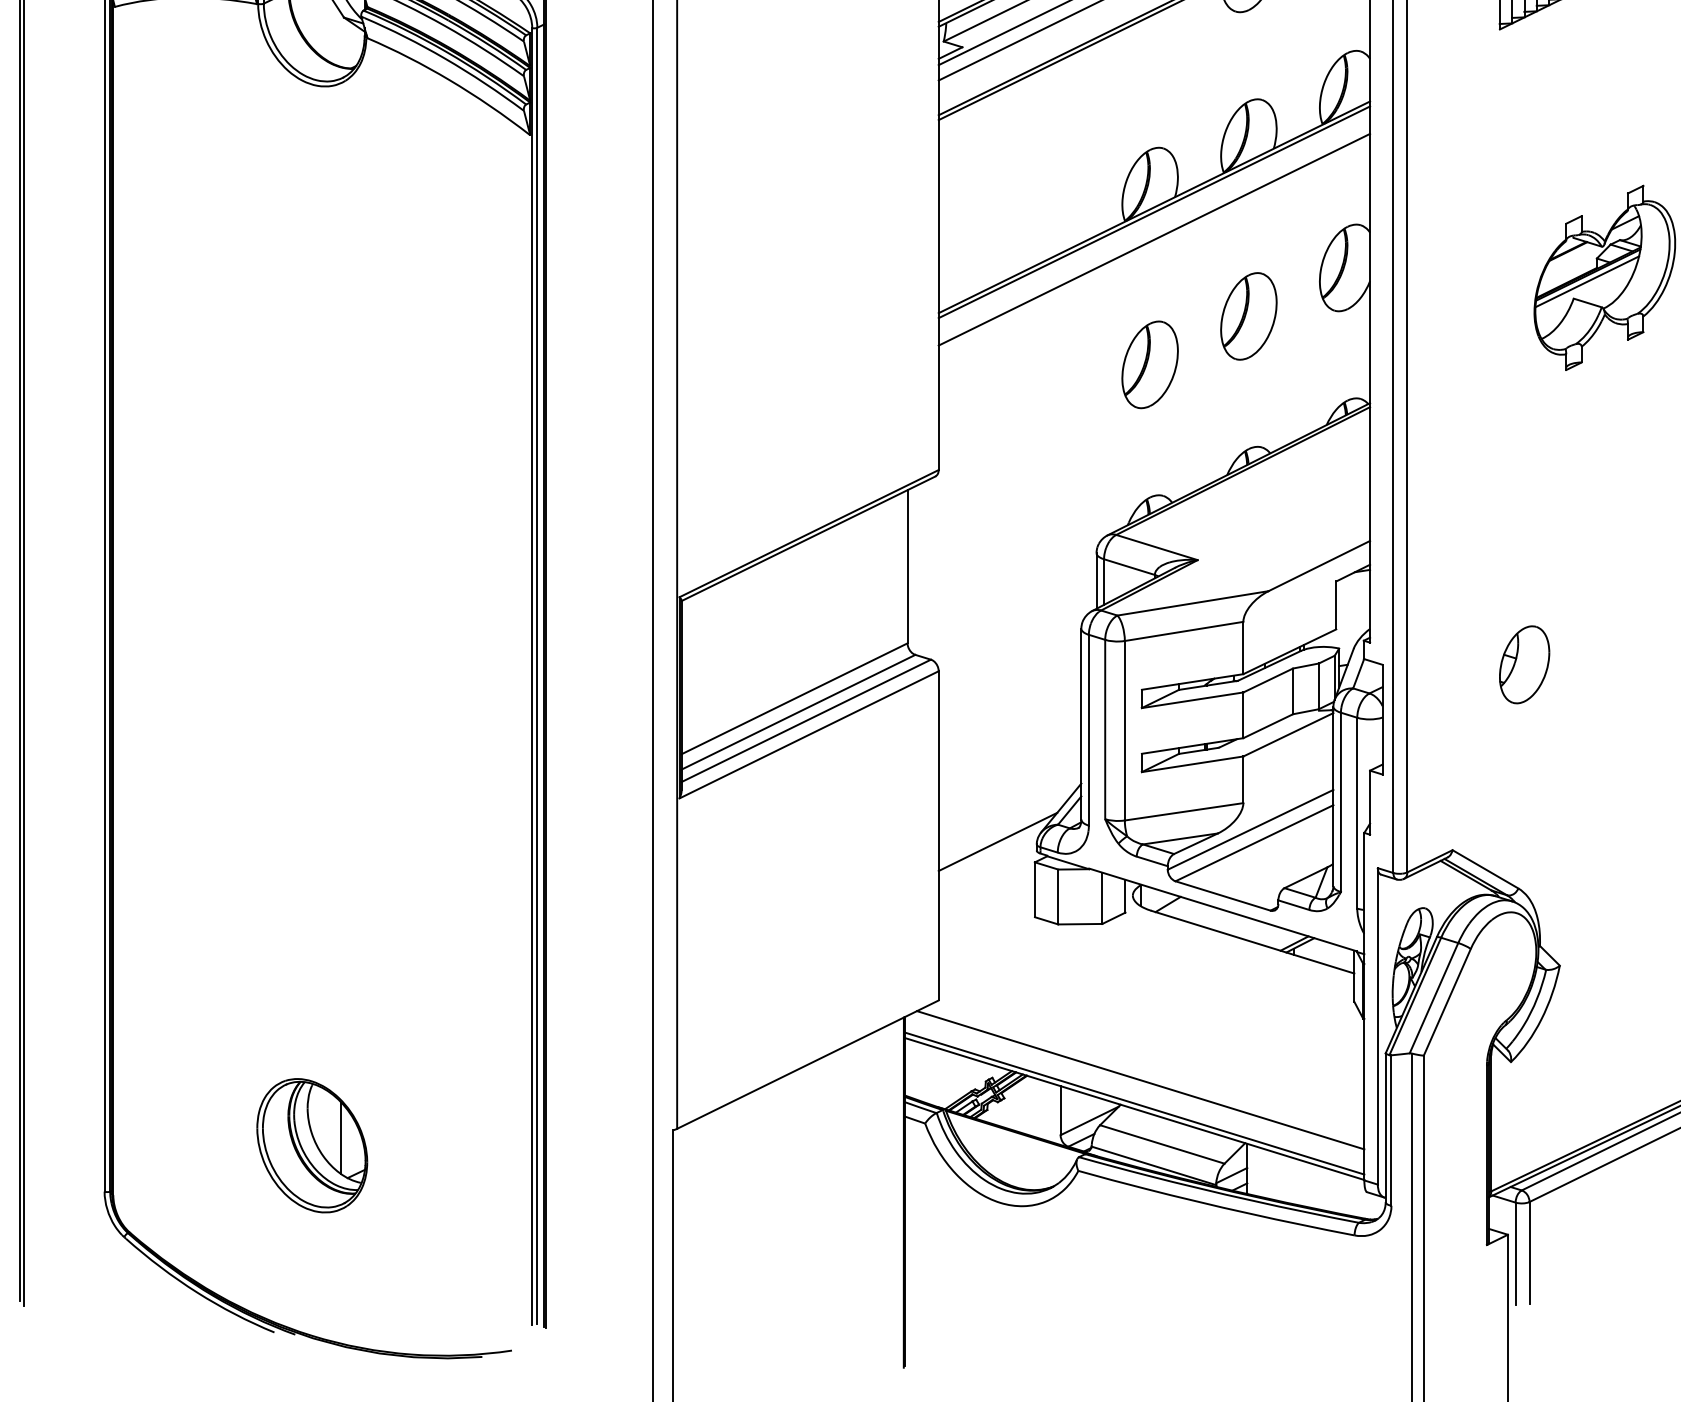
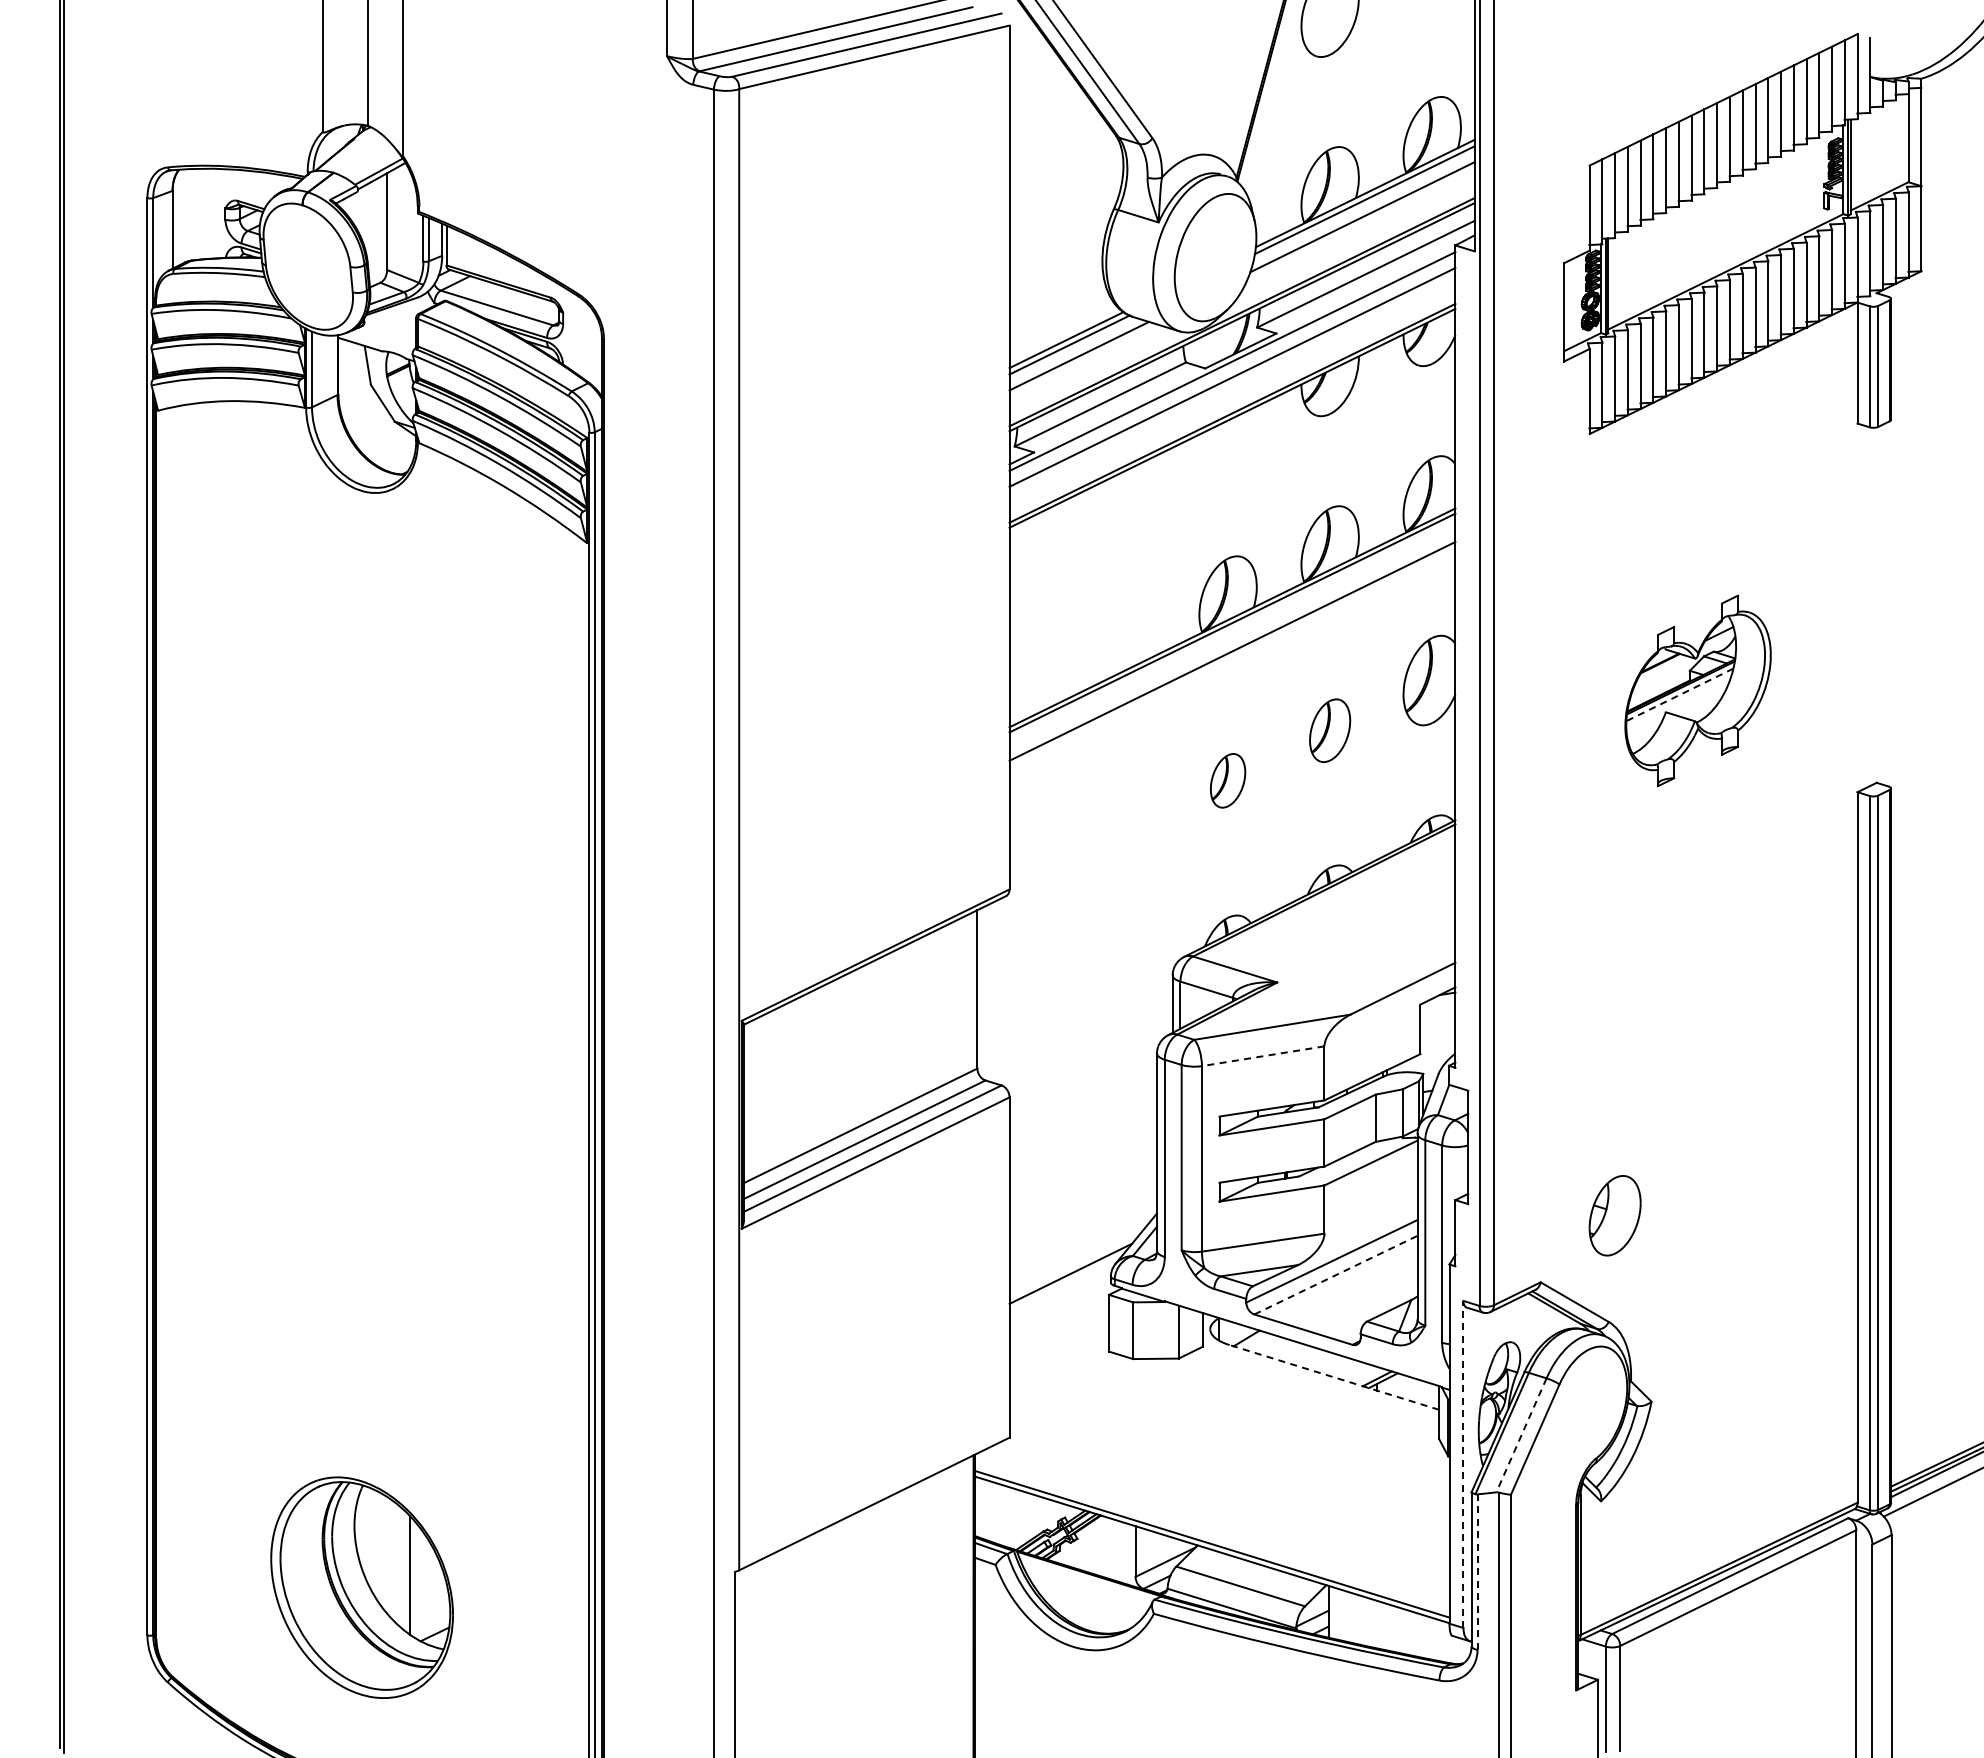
line: (1586, 281) -> (1679, 694), solid -> dashed
part: (1248, 316) -> (1329, 730), size x0.7
part: (1149, 364) -> (1227, 780), size x0.6
line: (1183, 631) -> (1262, 1056), solid -> dashed
part: (1523, 664) -> (1614, 1215), moved
line: (1254, 843) -> (1335, 1275), solid -> dashed
line: (1253, 942) -> (1334, 1377), solid -> dashed
line: (1434, 998) -> (1521, 1435), solid -> dashed
line: (1377, 1026) -> (1463, 1464), solid -> dashed
line: (1140, 1079) -> (1218, 1519), removed
line: (1391, 1130) -> (1477, 1572), solid -> dashed
part: (311, 1145) -> (361, 1587), size x1.6

